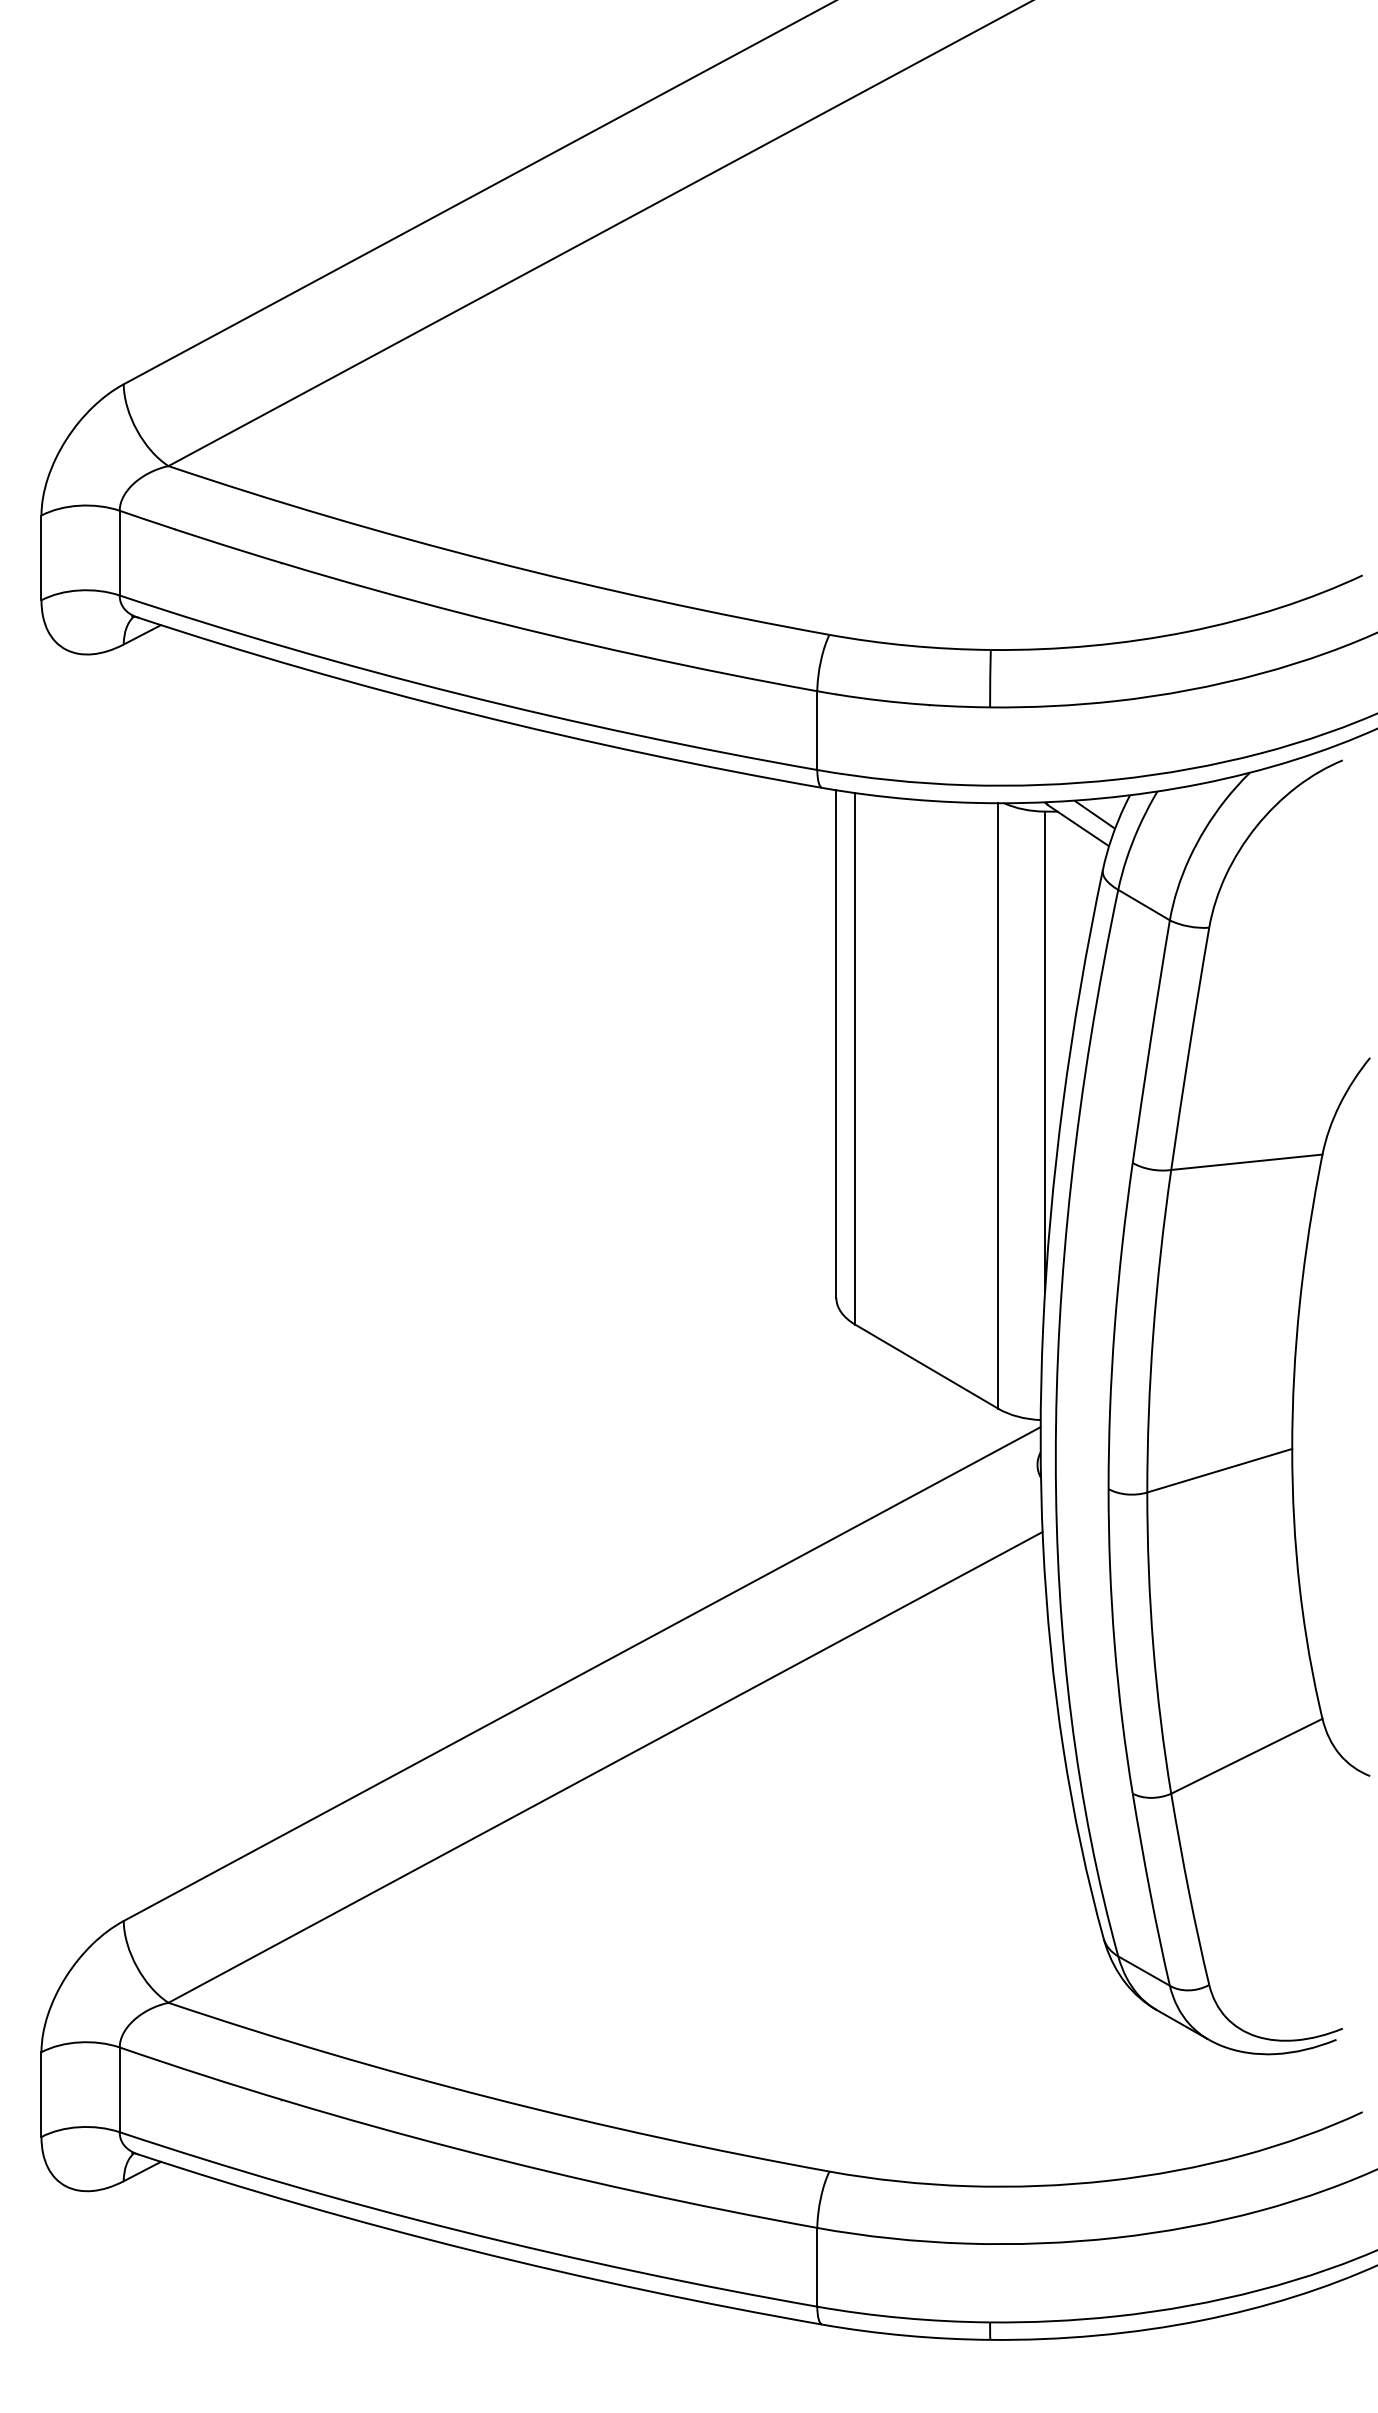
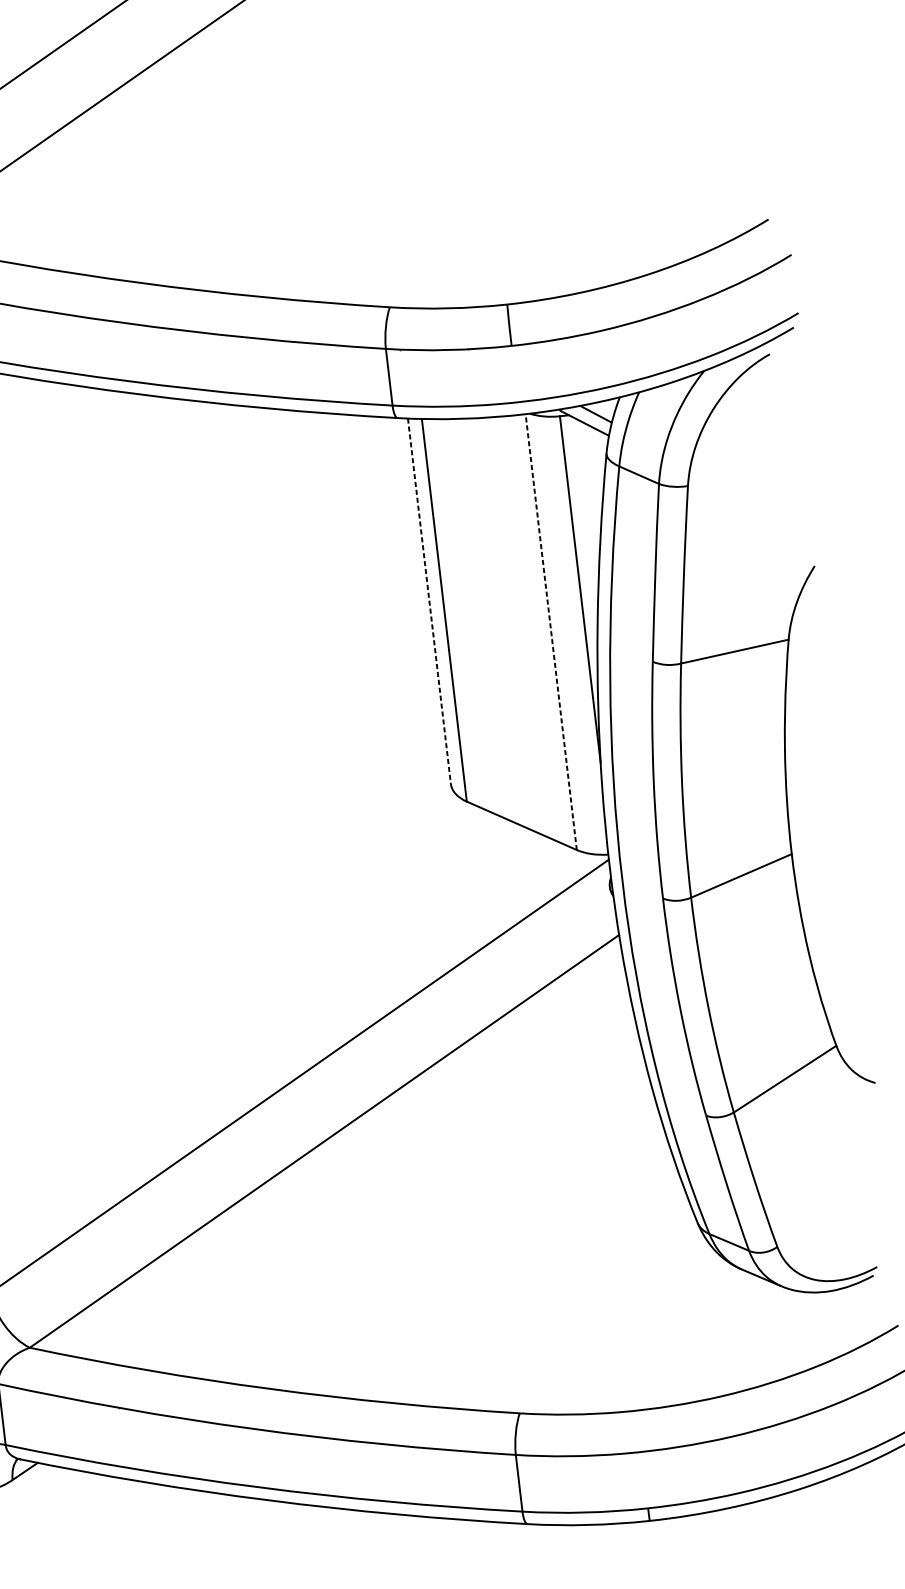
line: (836, 1044) -> (429, 601), solid -> dashed
line: (998, 1105) -> (551, 631), solid -> dashed

